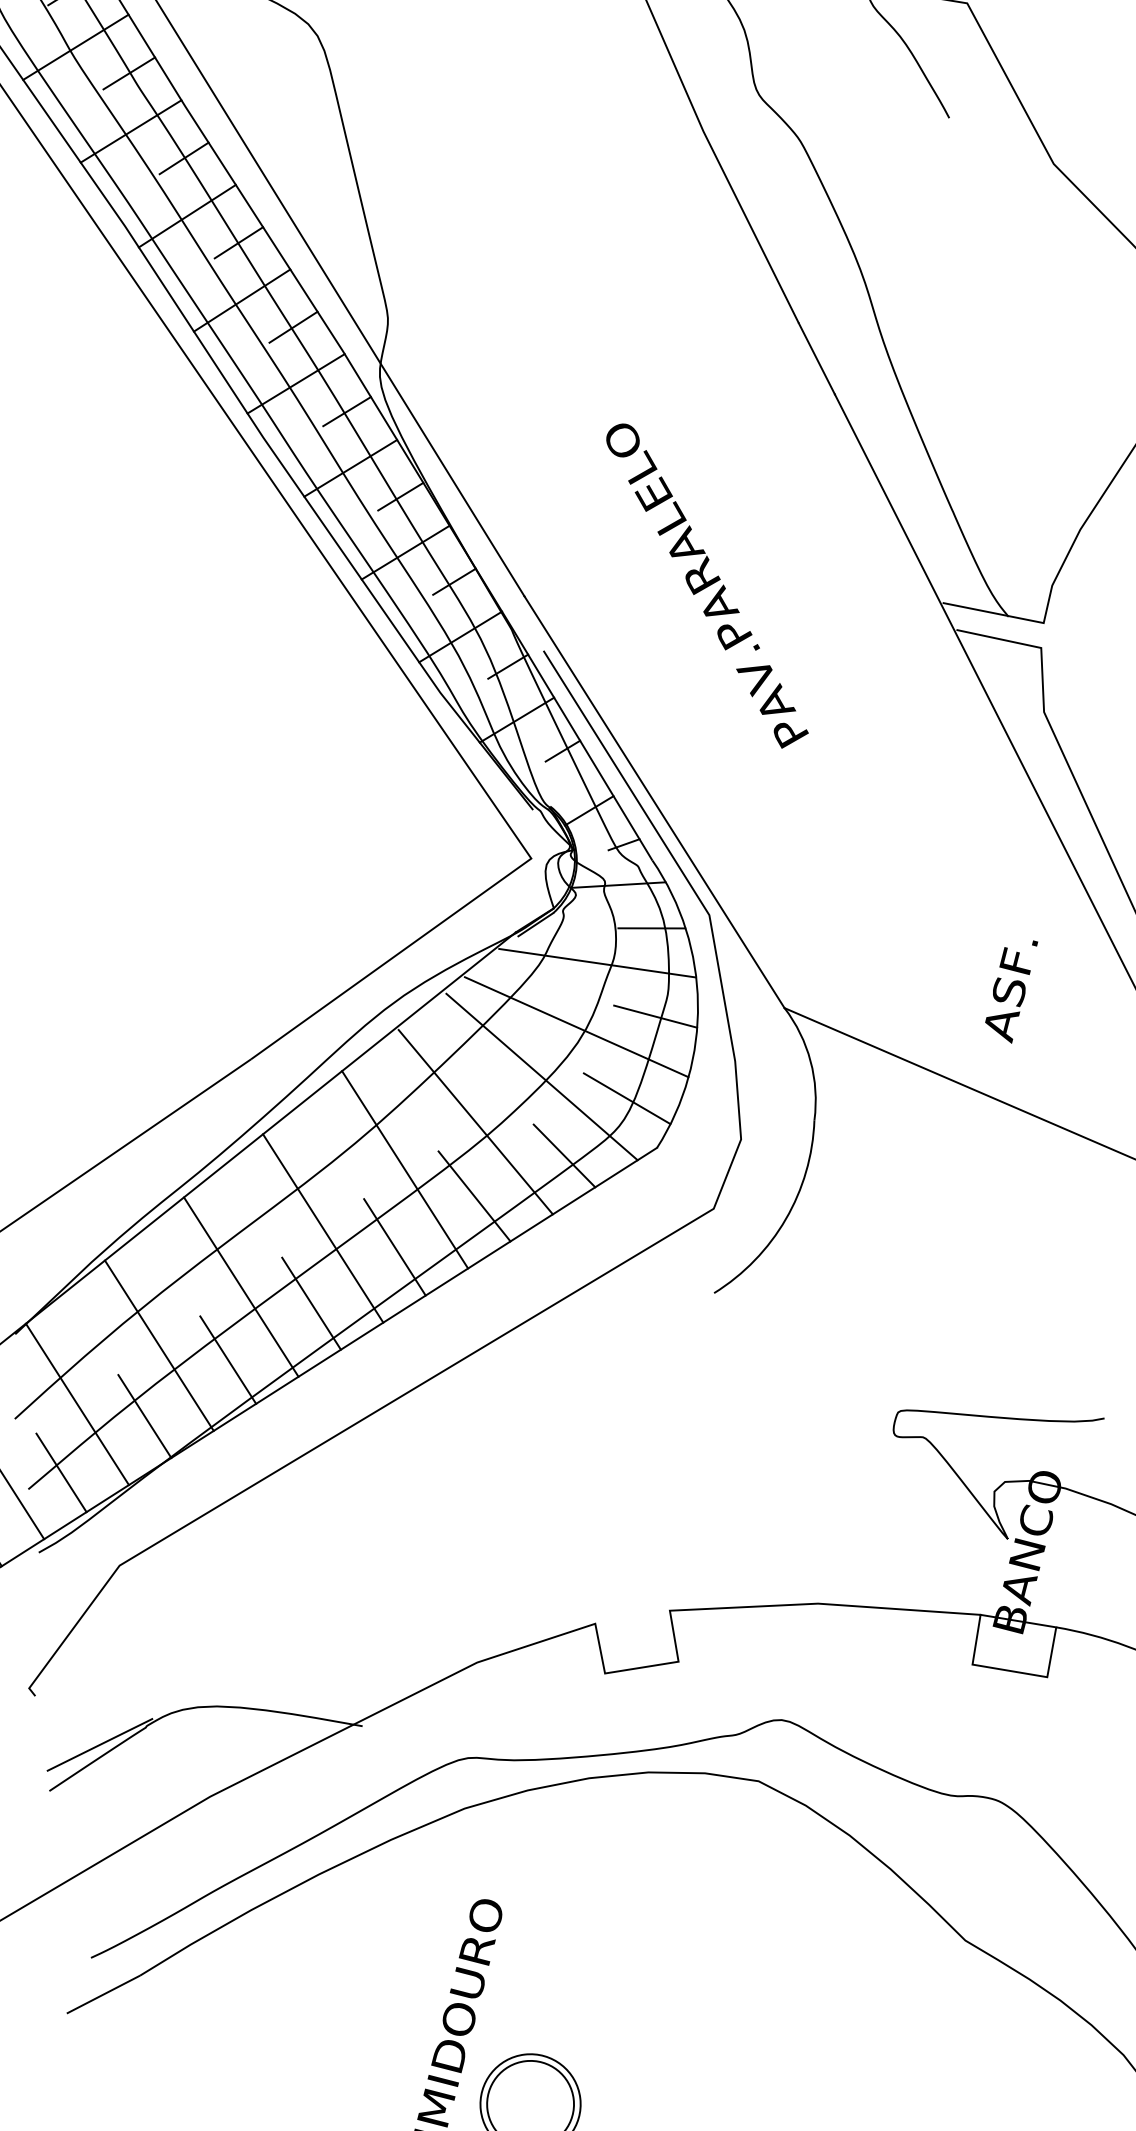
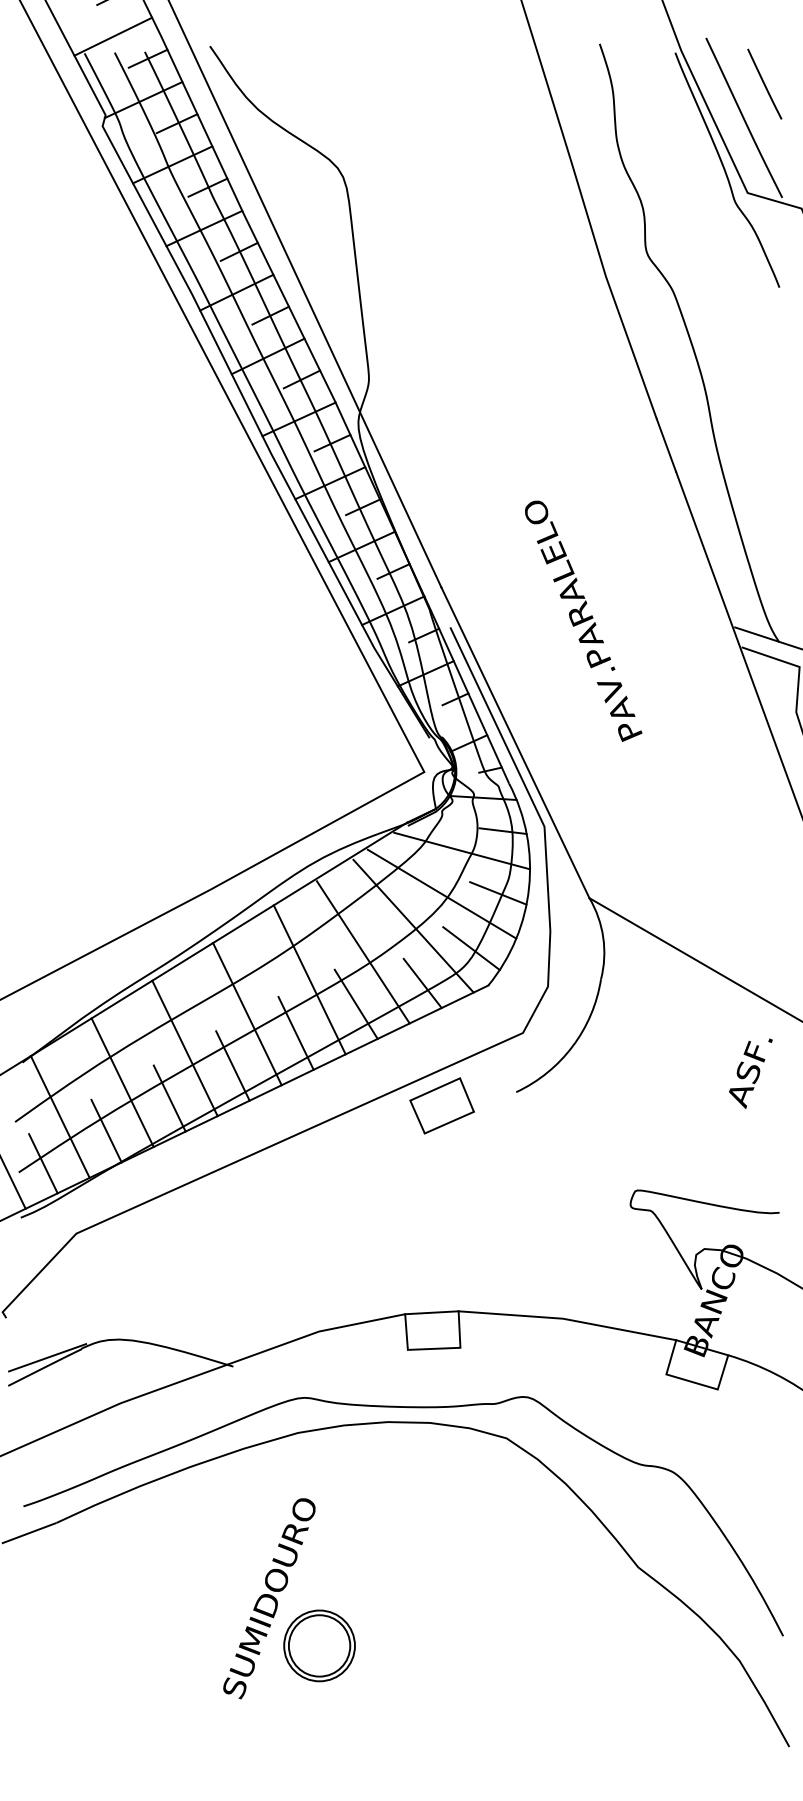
text: (707, 584) -> (583, 620), moved
text: (1012, 992) -> (750, 1073), moved
part: (611, 1324) -> (441, 1105), added
line: (631, 1616) -> (431, 1312), added

